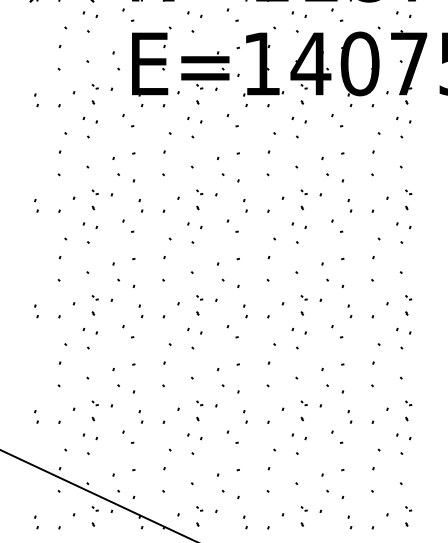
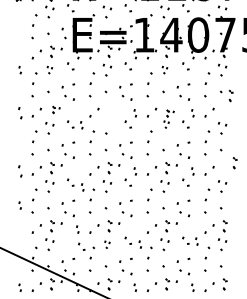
part: (35, 99) -> (19, 69), moved
part: (89, 126) -> (49, 69), size x0.6
part: (298, 126) -> (164, 69), size x0.6
part: (102, 198) -> (56, 109), size x0.6
part: (407, 198) -> (230, 95), moved
part: (35, 206) -> (19, 113), size x1.6
part: (140, 206) -> (81, 125), moved
part: (202, 207) -> (111, 114), removed
part: (305, 215) -> (168, 118), size x0.6
part: (407, 305) -> (234, 163), moved
part: (35, 311) -> (19, 171), size x1.6
part: (140, 311) -> (82, 187), moved
part: (35, 416) -> (19, 205), moved
part: (245, 416) -> (140, 244), moved
part: (349, 416) -> (196, 241), moved
part: (127, 436) -> (81, 246), moved
part: (194, 443) -> (107, 244), size x0.6

